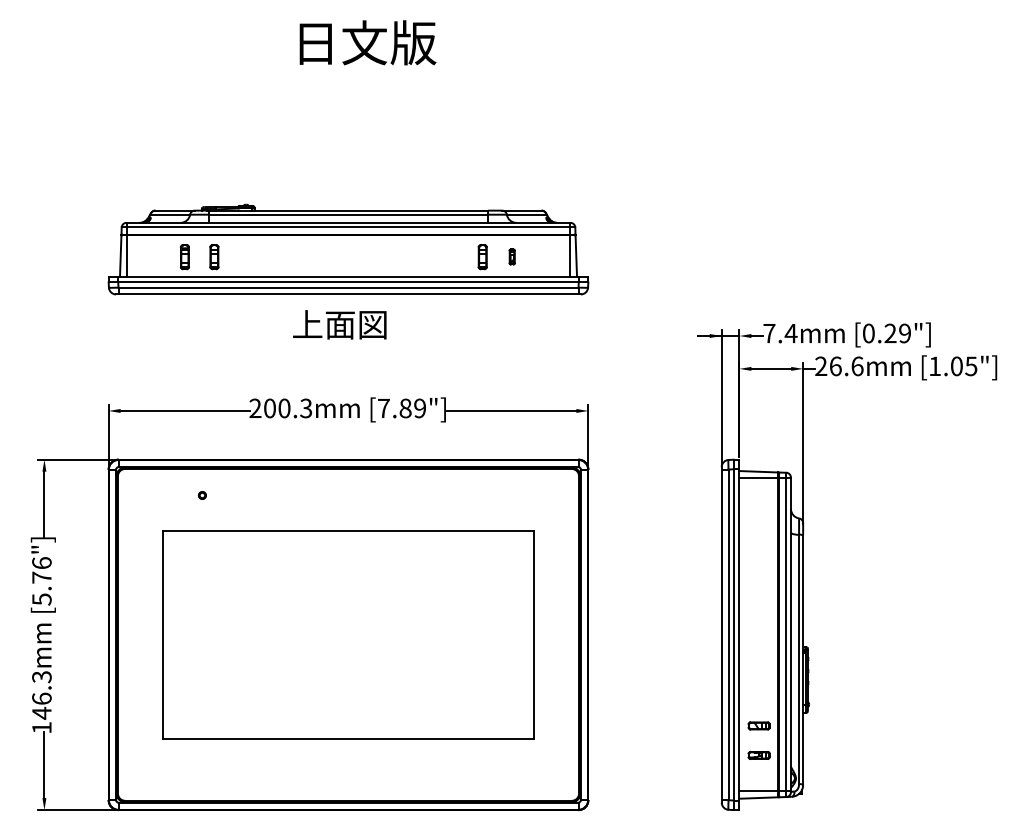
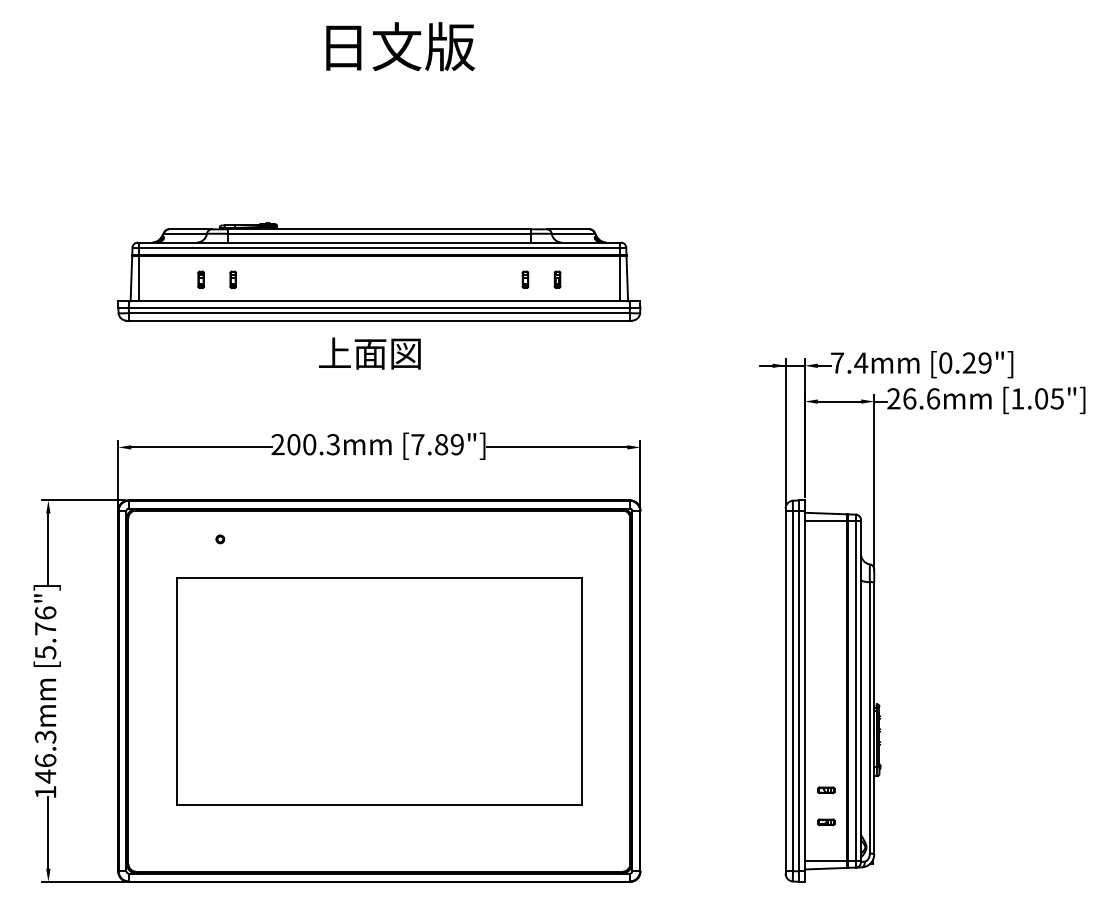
part: (184, 256) -> (200, 279), size x0.62
part: (213, 256) -> (232, 279), size x0.62
part: (482, 256) -> (525, 279), size x0.62
part: (759, 726) -> (826, 790), size x0.71
part: (759, 755) -> (826, 822), size x0.71

